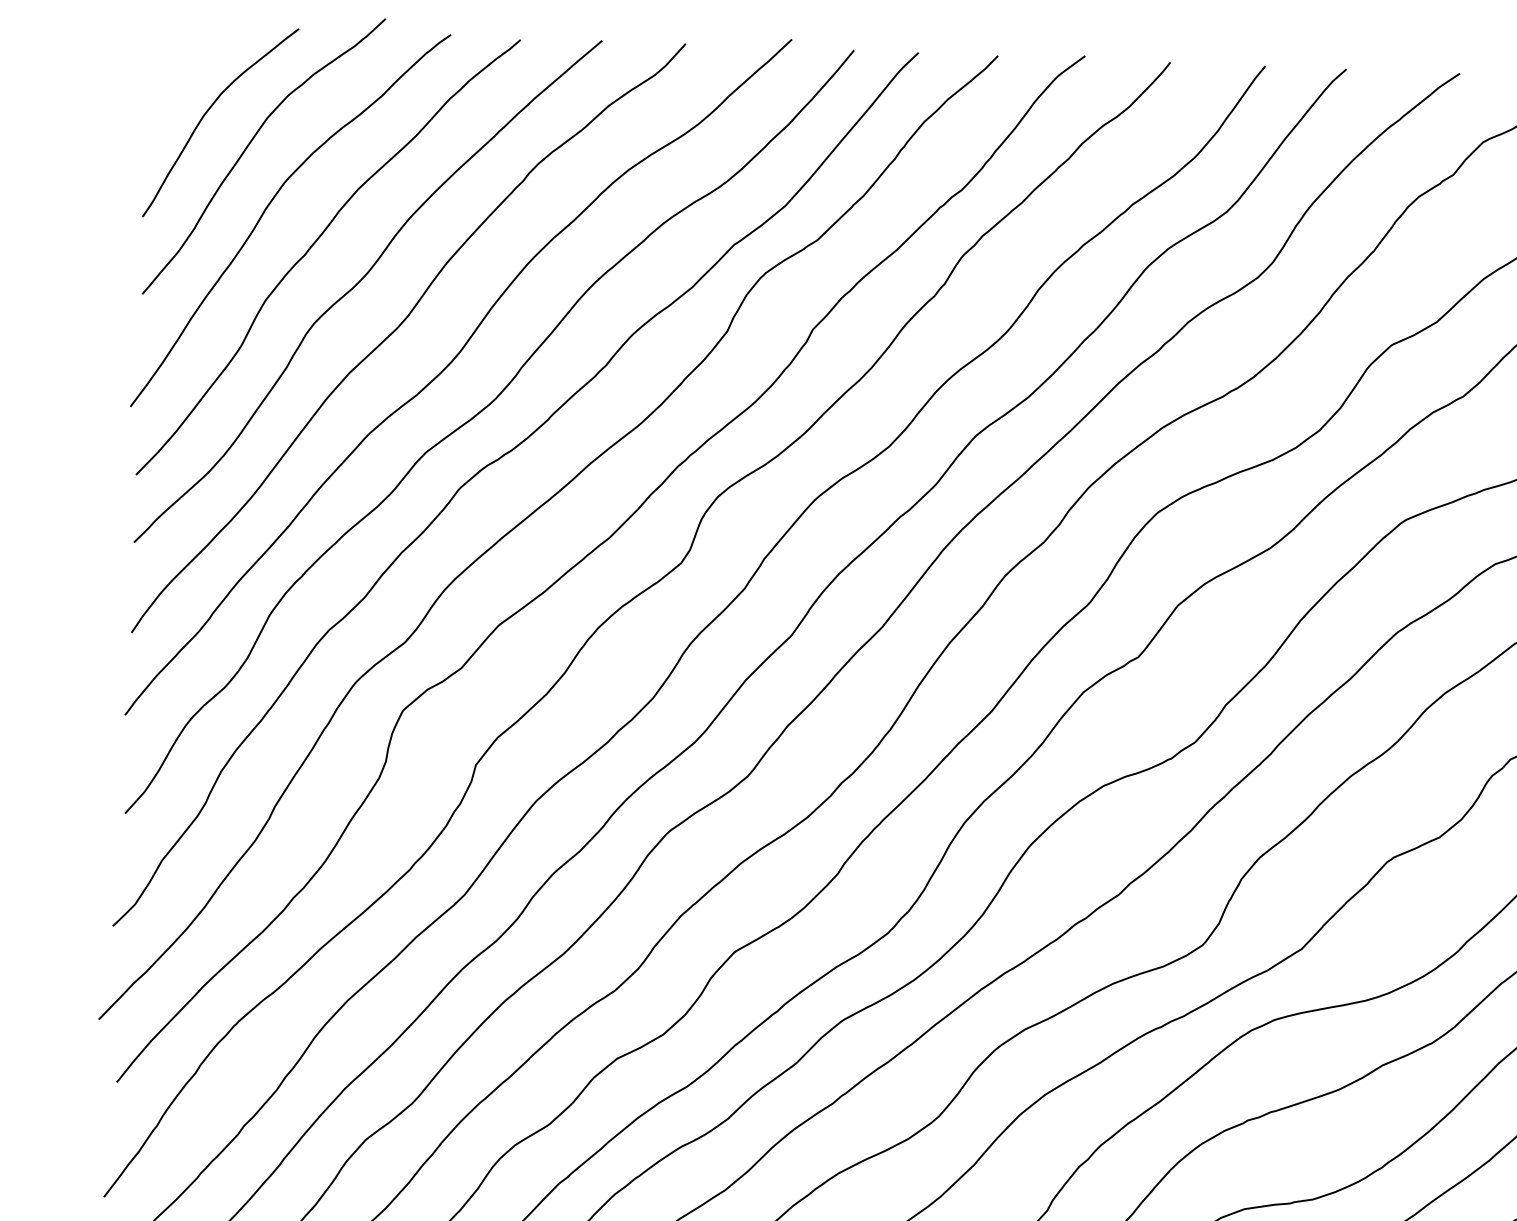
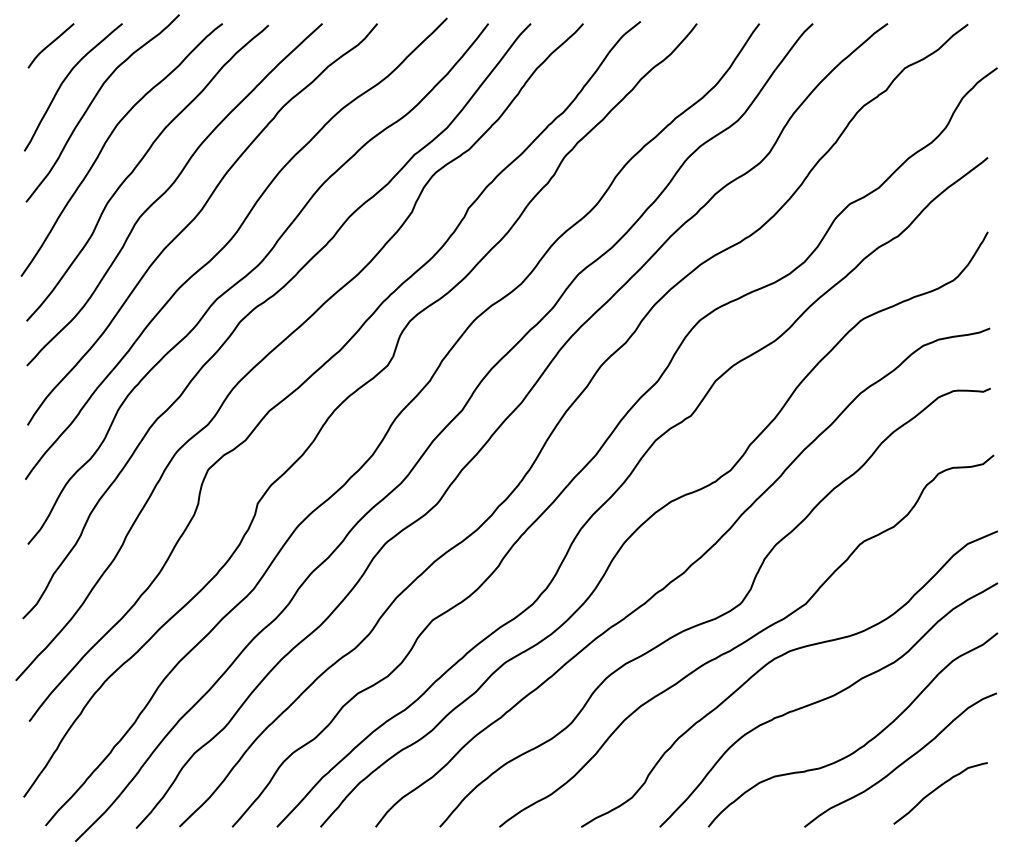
curve: (188, 57) -> (50, 45), added

